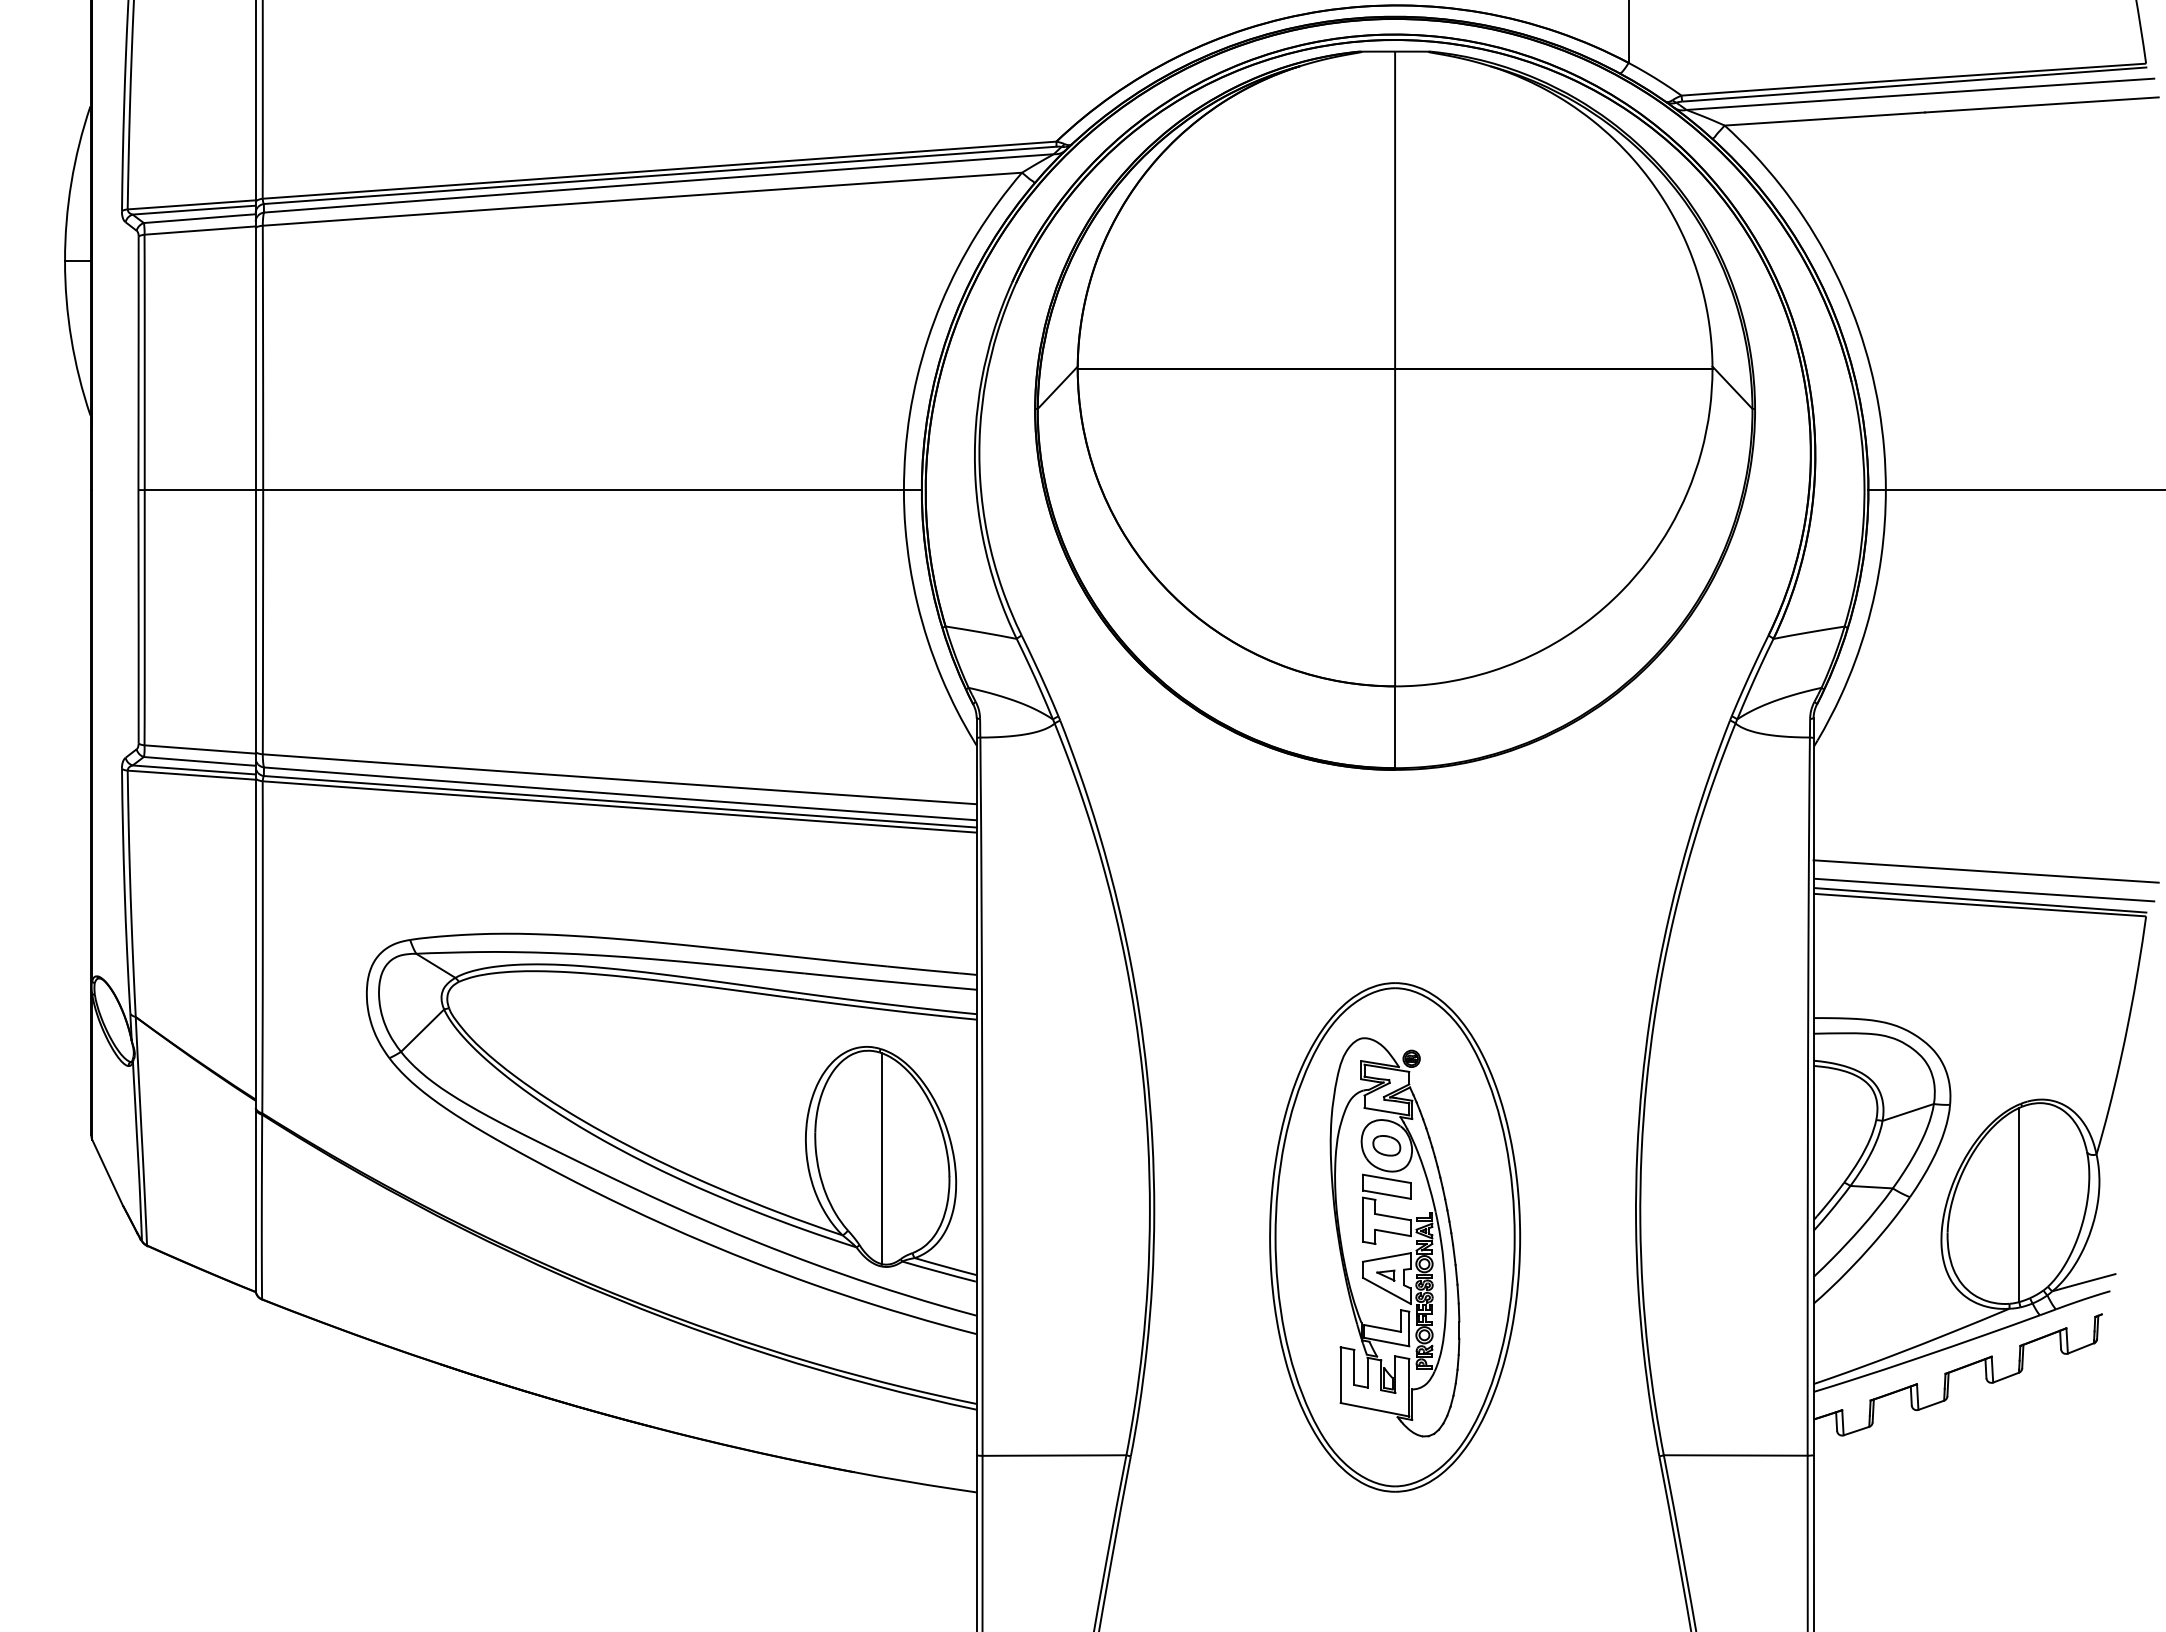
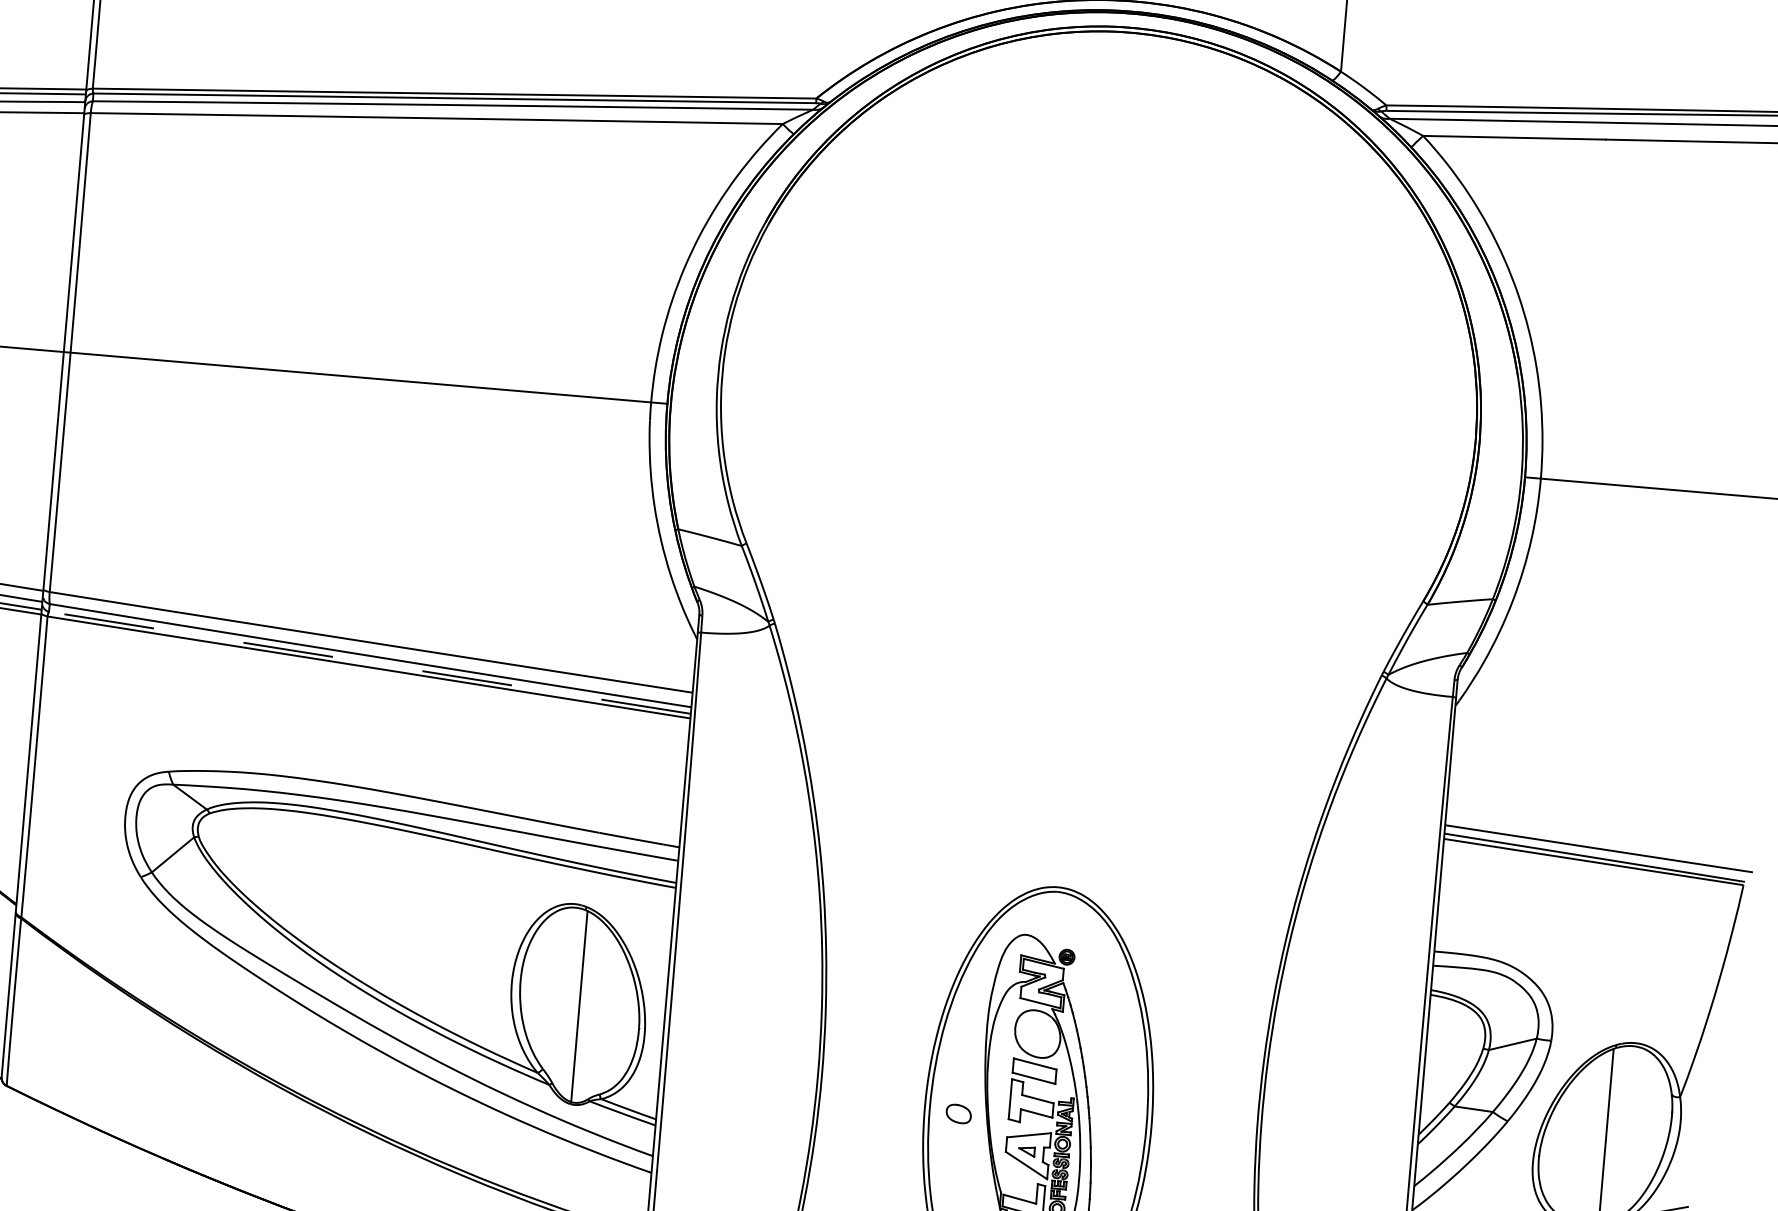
part: (1394, 410) -> (1101, 368), removed
line: (619, 801) -> (369, 662), solid -> dashed
line: (1985, 871) -> (1601, 832), removed
part: (1386, 1145) -> (958, 1113), moved

